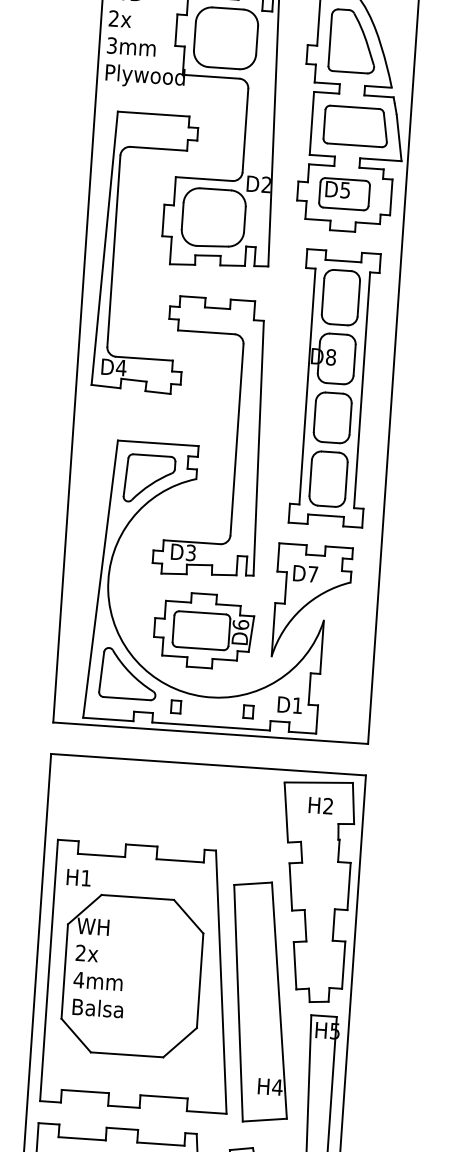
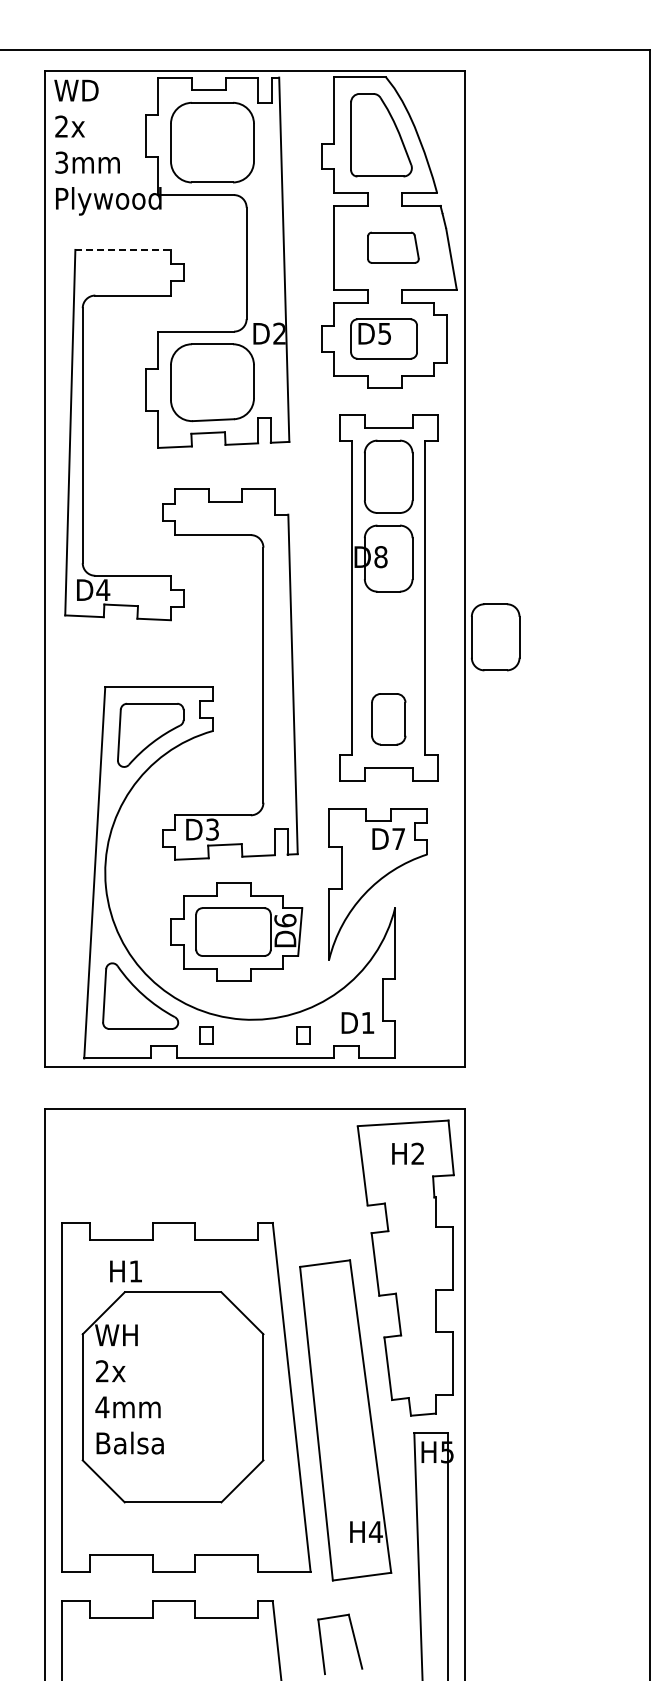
line: (153, 113) -> (123, 249), solid -> dashed
part: (356, 126) -> (393, 247), size x0.6
part: (332, 418) -> (495, 637), moved
part: (328, 479) -> (388, 719), size x0.7
text: (305, 573) -> (388, 838), moved
text: (78, 877) -> (125, 1271), moved

